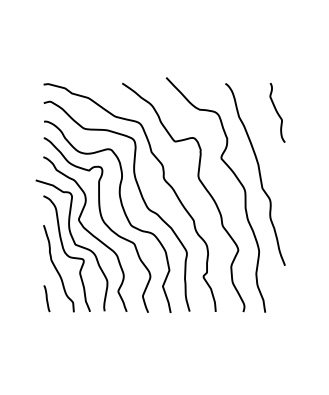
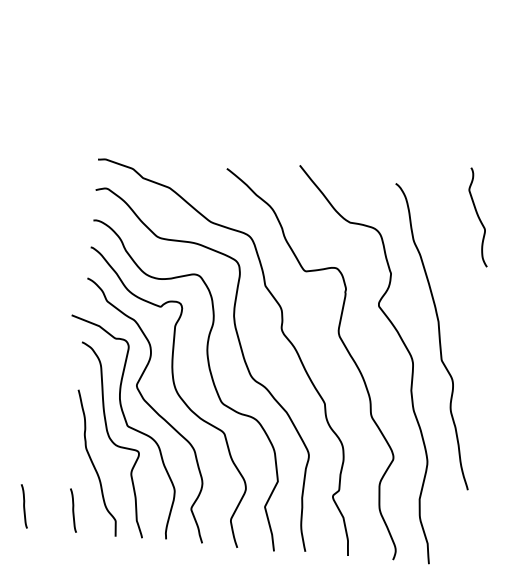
curve: (277, 112) -> (478, 216), moved
line: (16, 298) -> (23, 505), added

